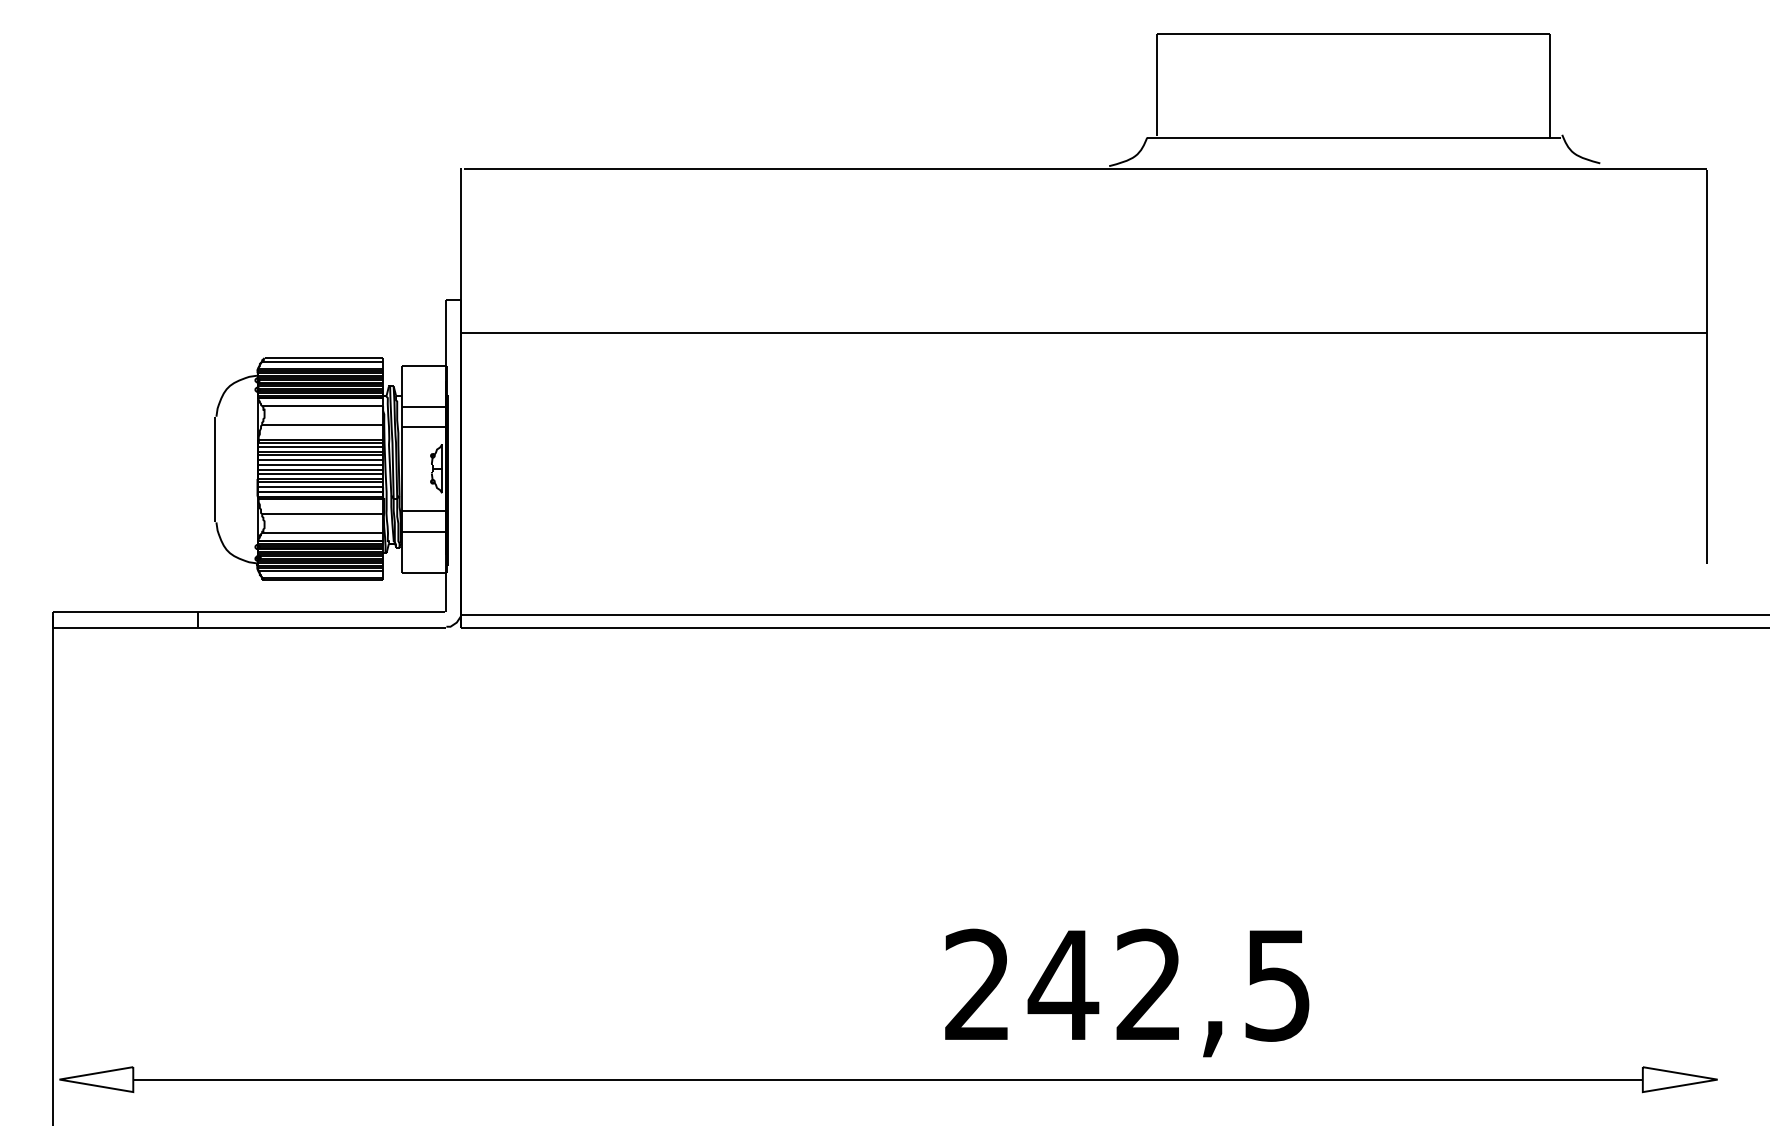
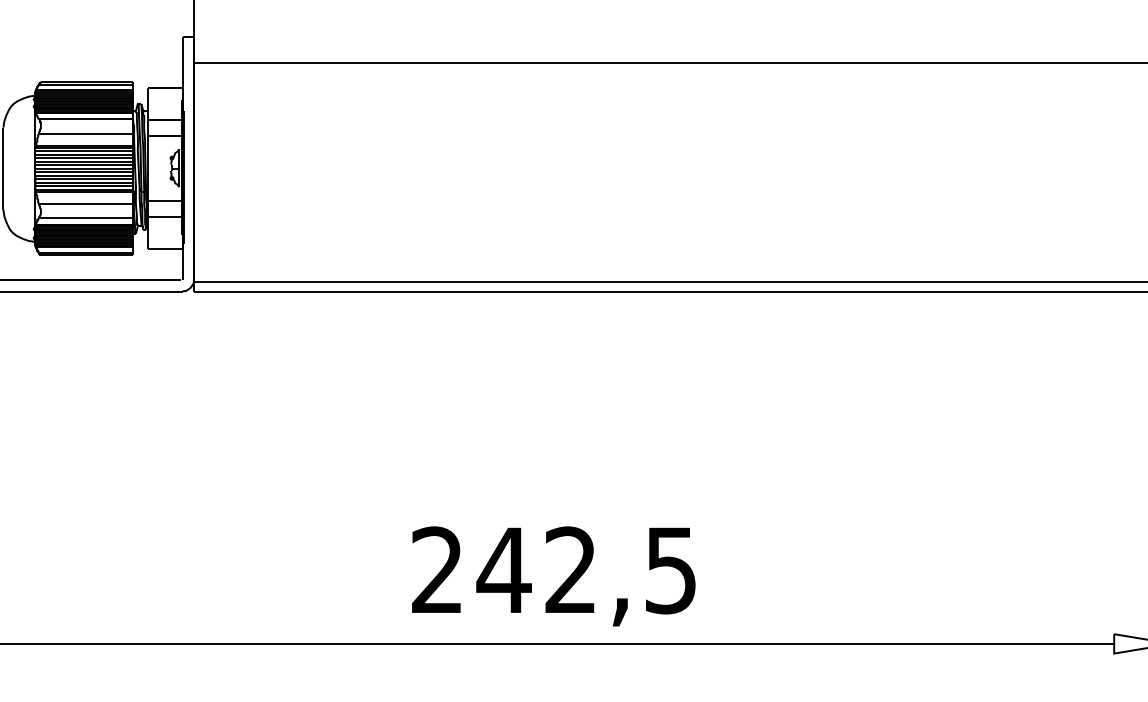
text: (1127, 992) -> (554, 576), moved

